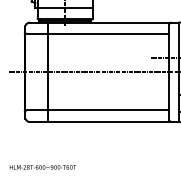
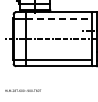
line: (108, 34) -> (58, 18), solid -> dashed

